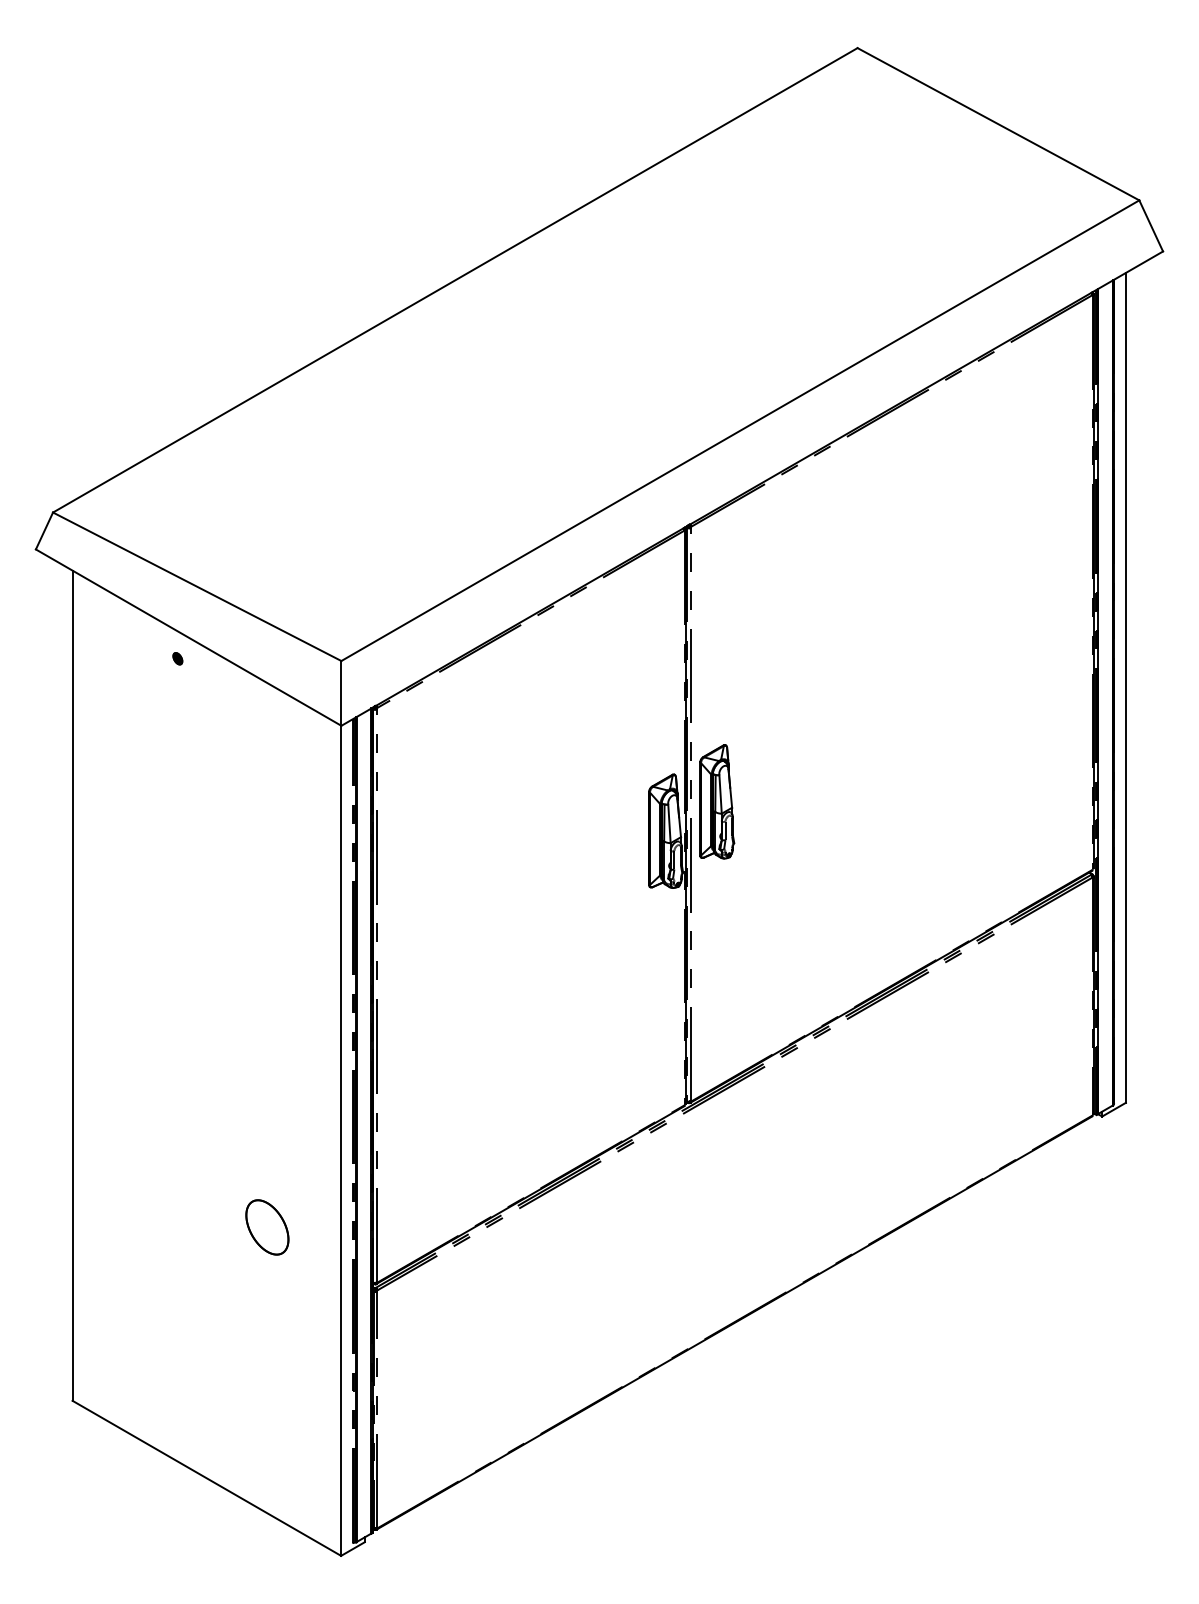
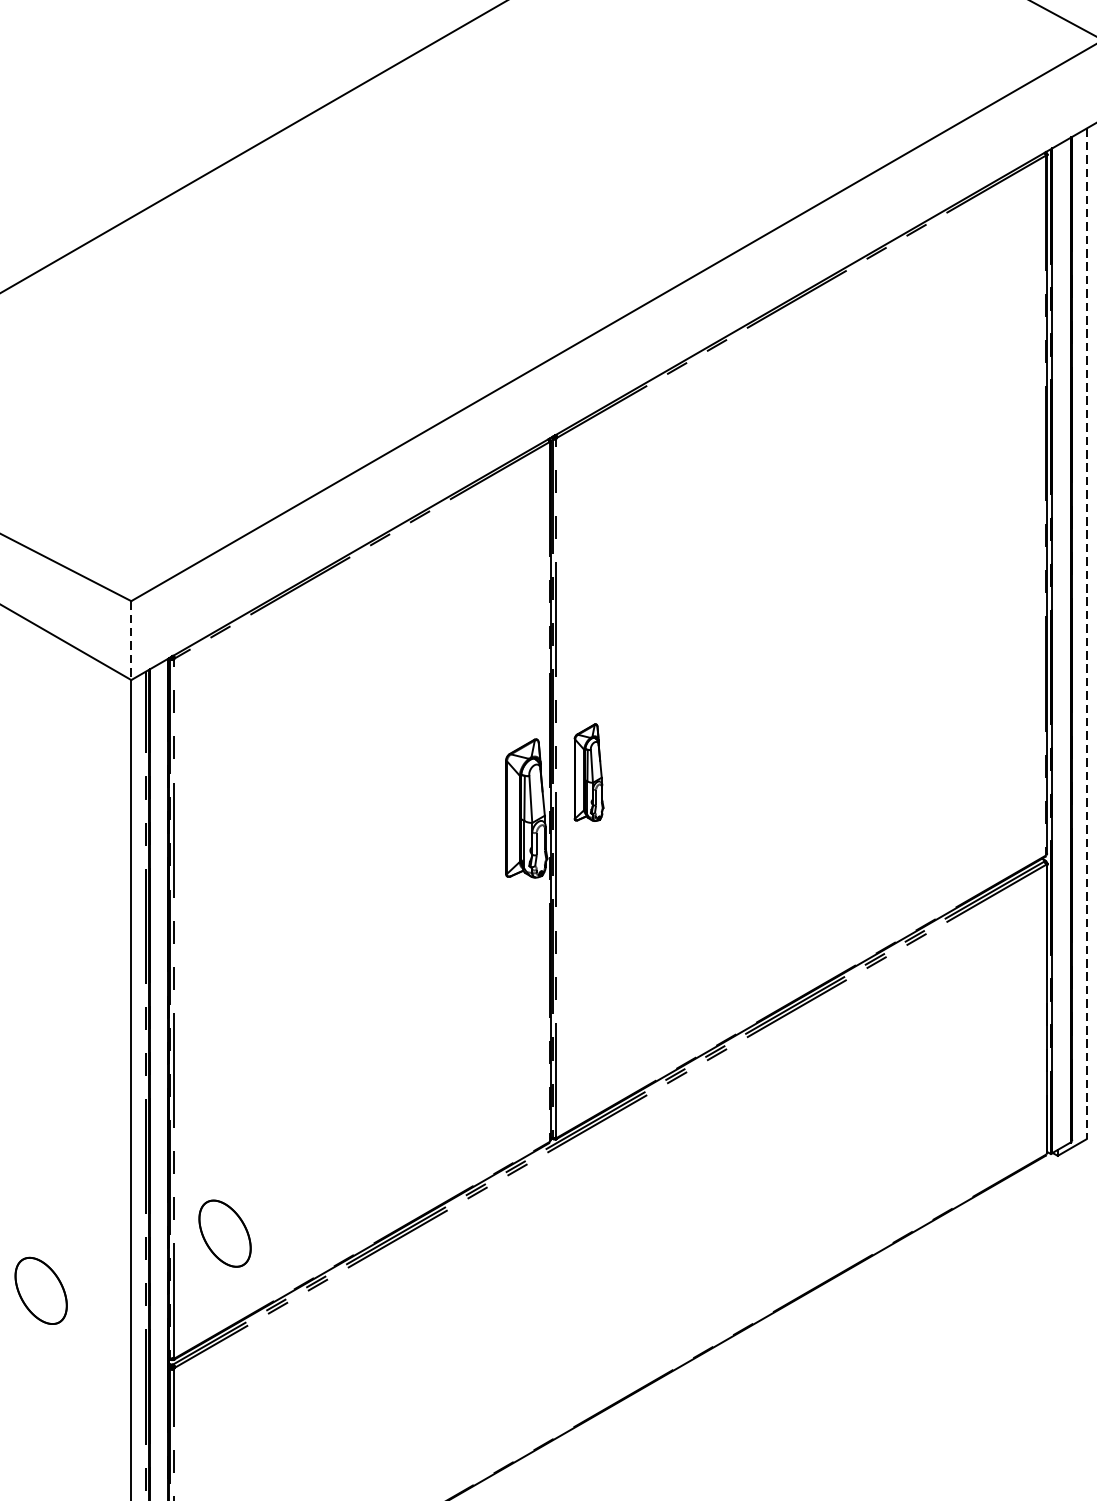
line: (1125, 687) -> (1086, 633), solid -> dashed
line: (341, 693) -> (131, 640), solid -> dashed
part: (717, 801) -> (589, 772), size x0.7
part: (418, 1180) -> (225, 1233), added

